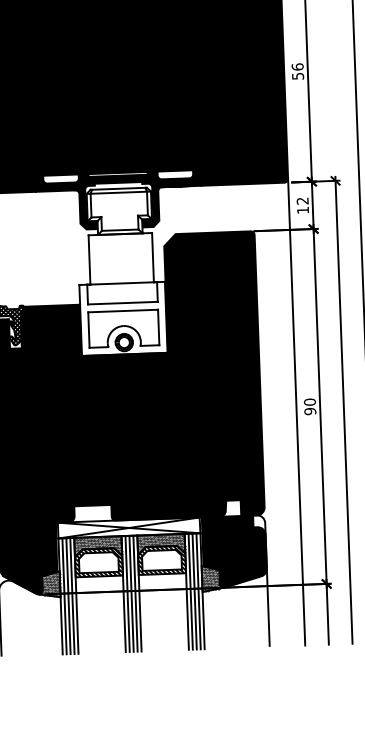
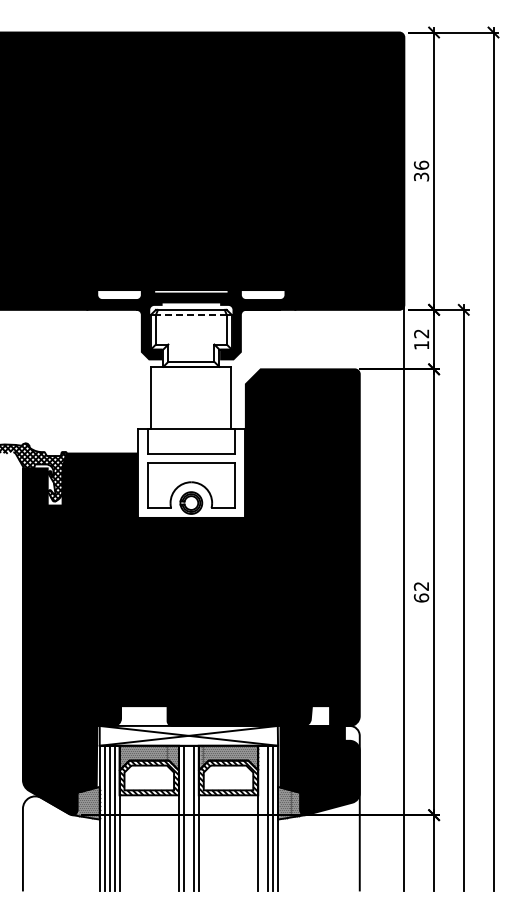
text: (297, 75) -> (420, 176), 56 -> 36
line: (118, 192) -> (190, 314), solid -> dashed
text: (310, 406) -> (421, 591), 90 -> 62
line: (190, 591) -> (263, 818), removed
line: (131, 593) -> (188, 818), removed

